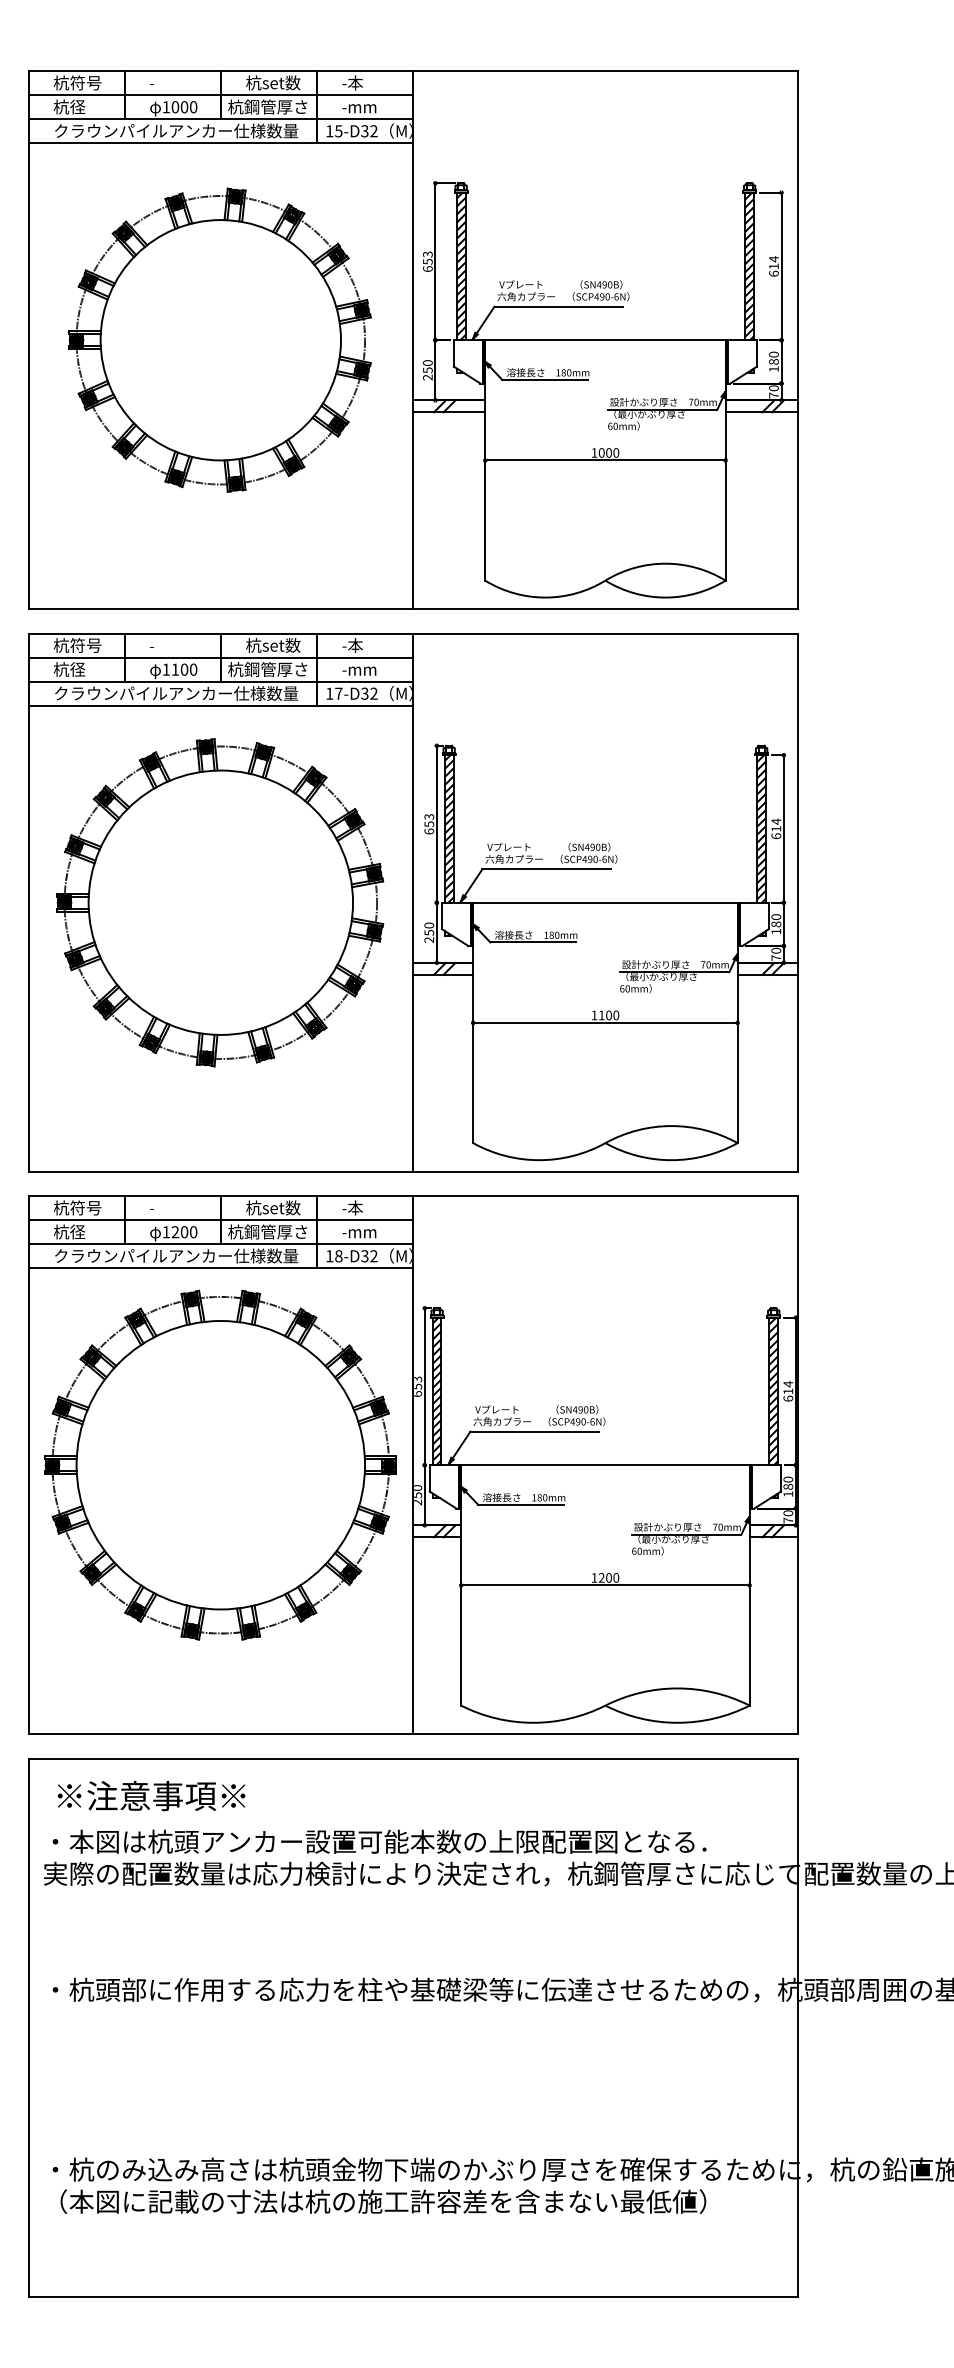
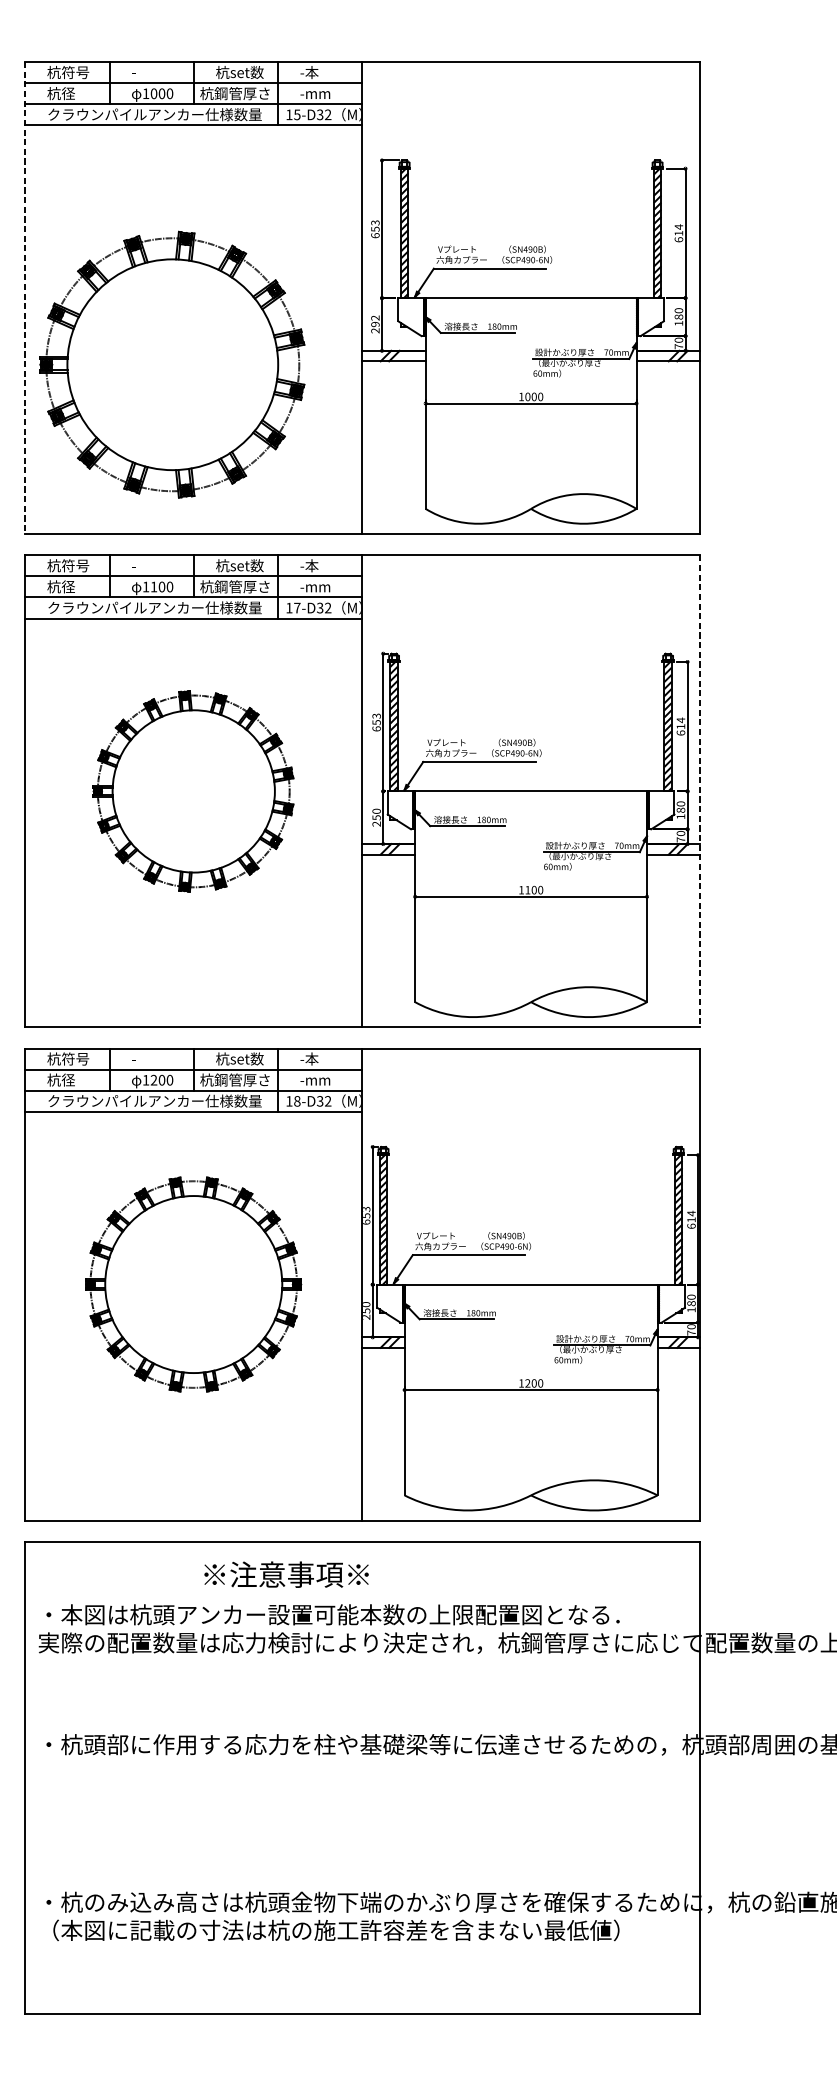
part: (219, 339) -> (171, 364), moved
line: (28, 340) -> (25, 298), solid -> dashed
text: (427, 366) -> (375, 321), 250 -> 292
part: (220, 902) -> (193, 791), size x0.7
line: (797, 903) -> (699, 792), solid -> dashed
part: (220, 1464) -> (193, 1283), size x0.7
text: (151, 1796) -> (286, 1575), moved

